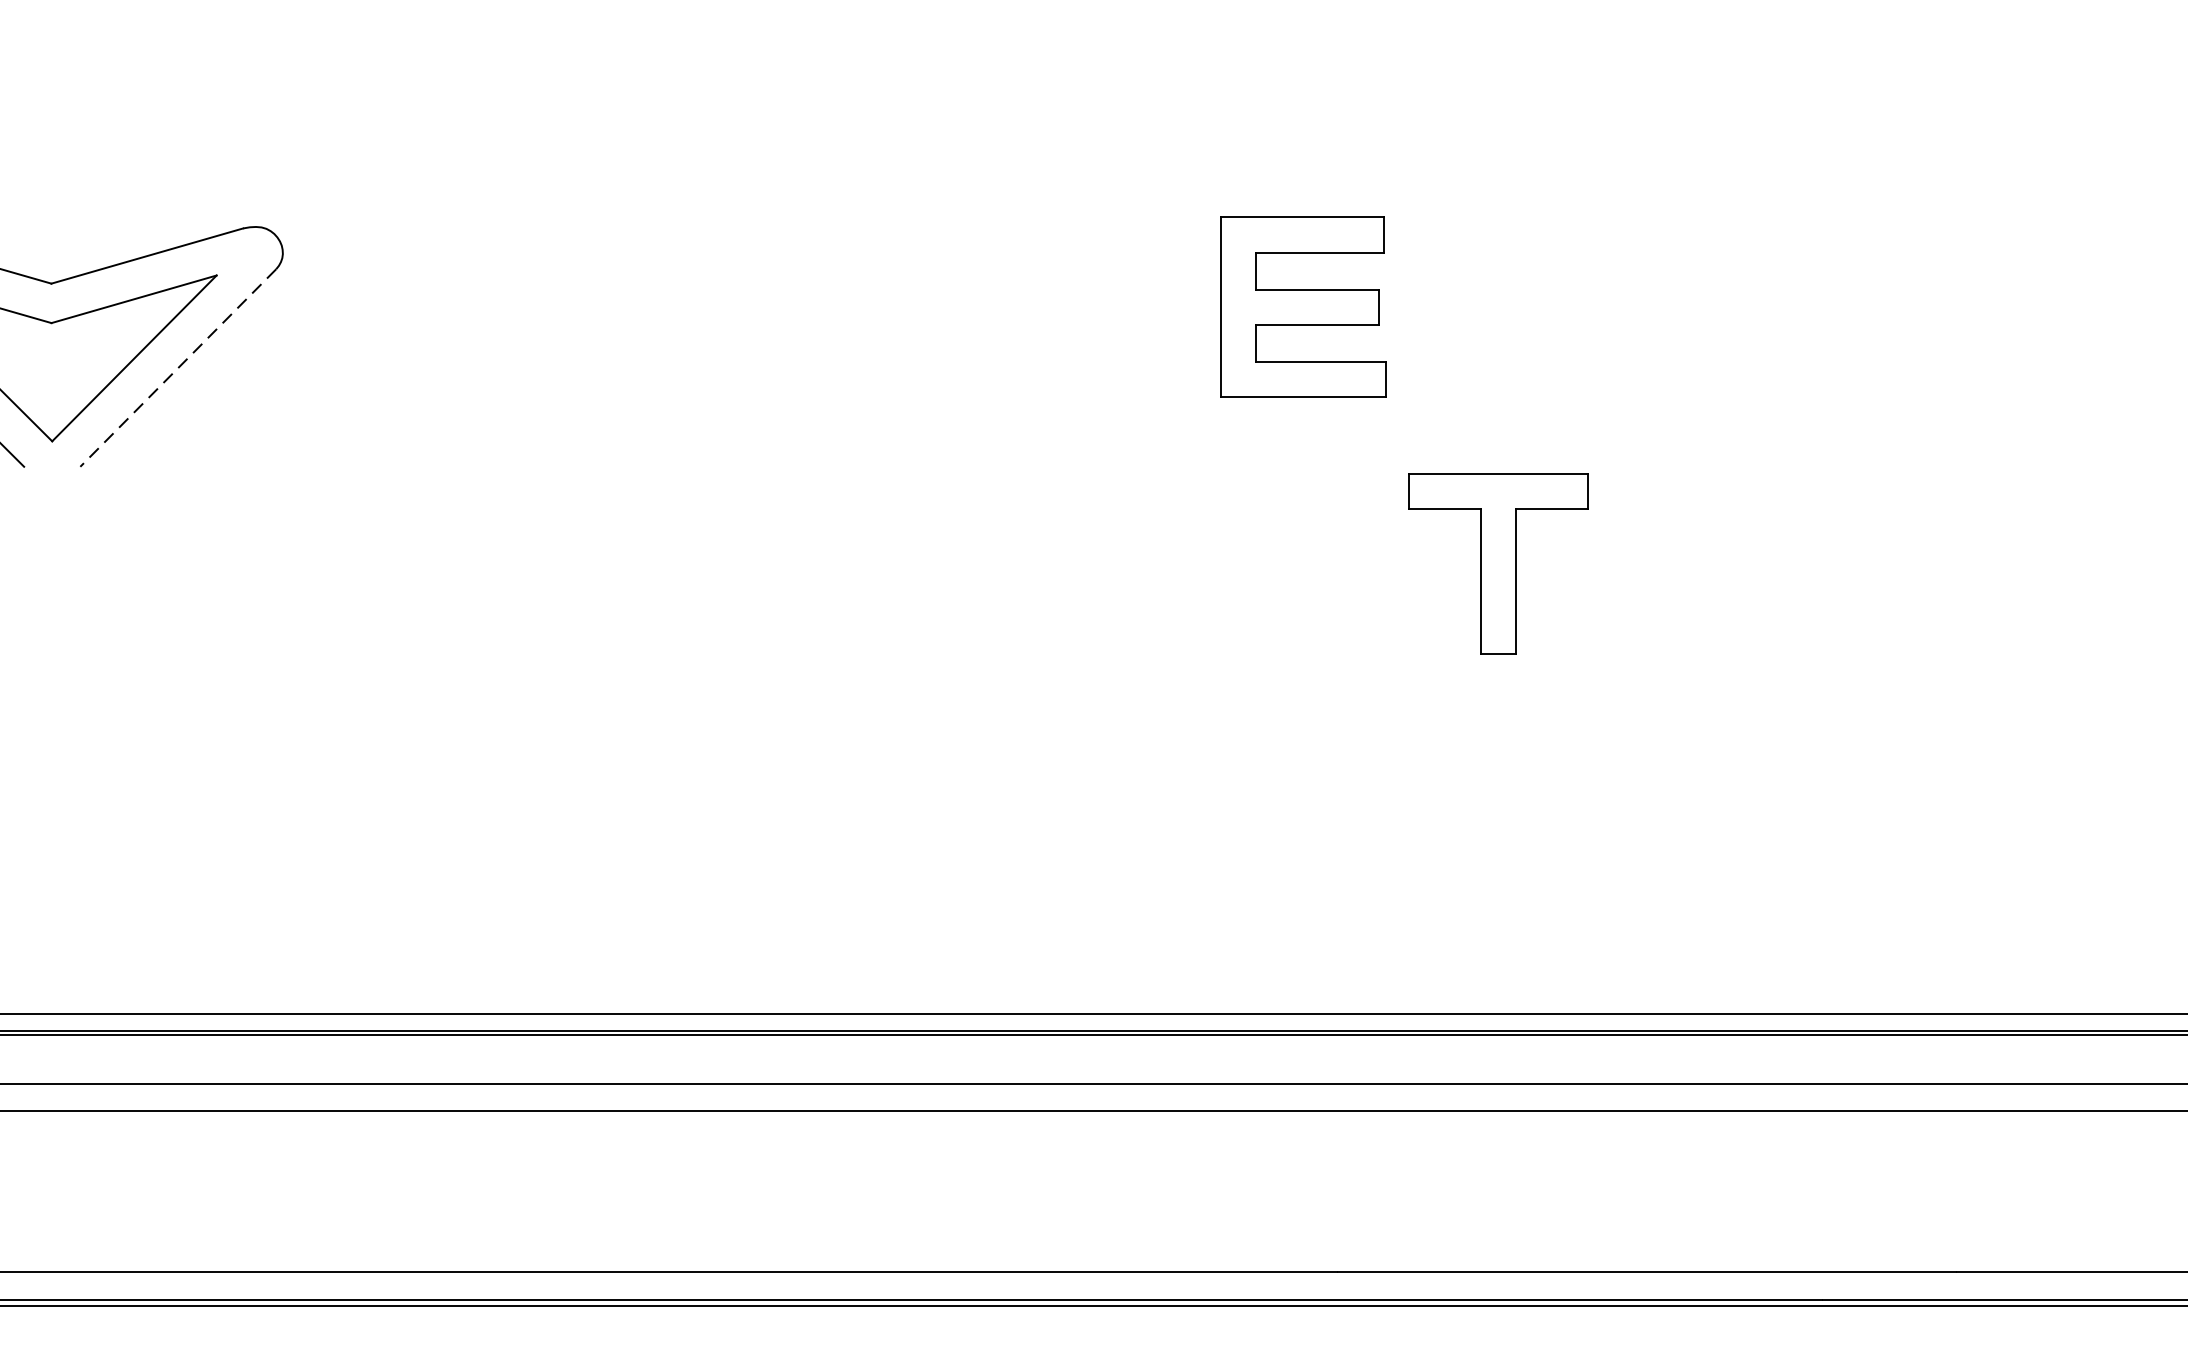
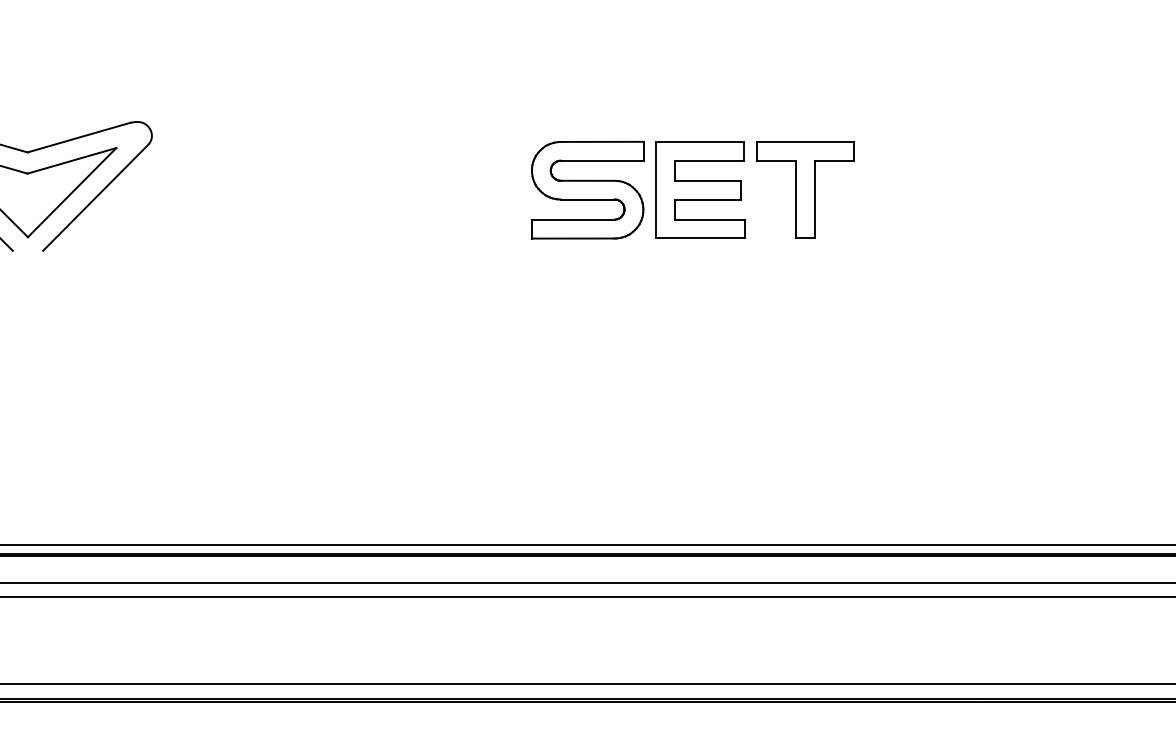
part: (1303, 306) -> (700, 189), moved
part: (1093, 352) -> (587, 189), added
line: (177, 367) -> (95, 197), dashed -> solid
part: (1498, 562) -> (805, 189), moved

